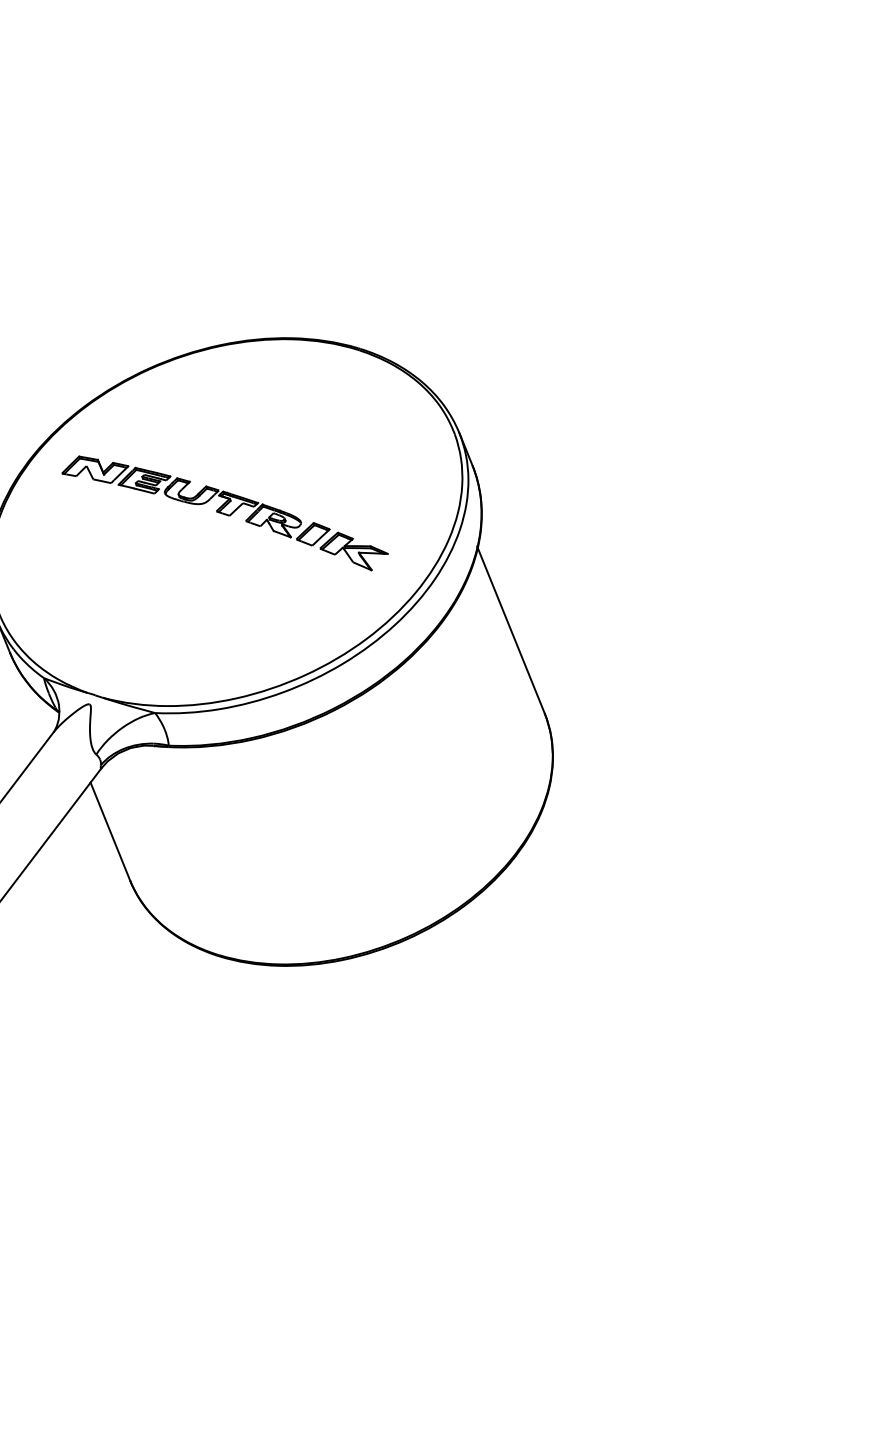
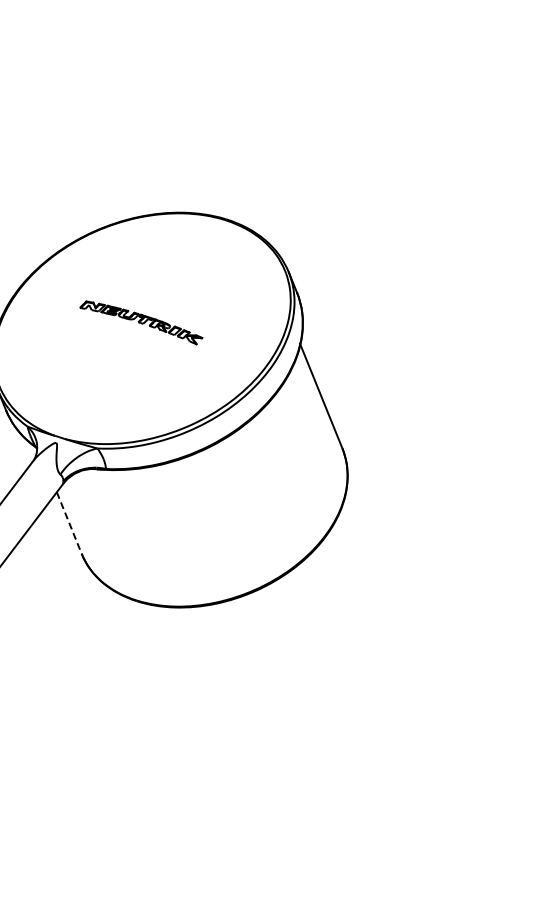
part: (225, 512) -> (141, 322), size x0.6
line: (110, 832) -> (69, 523), solid -> dashed

